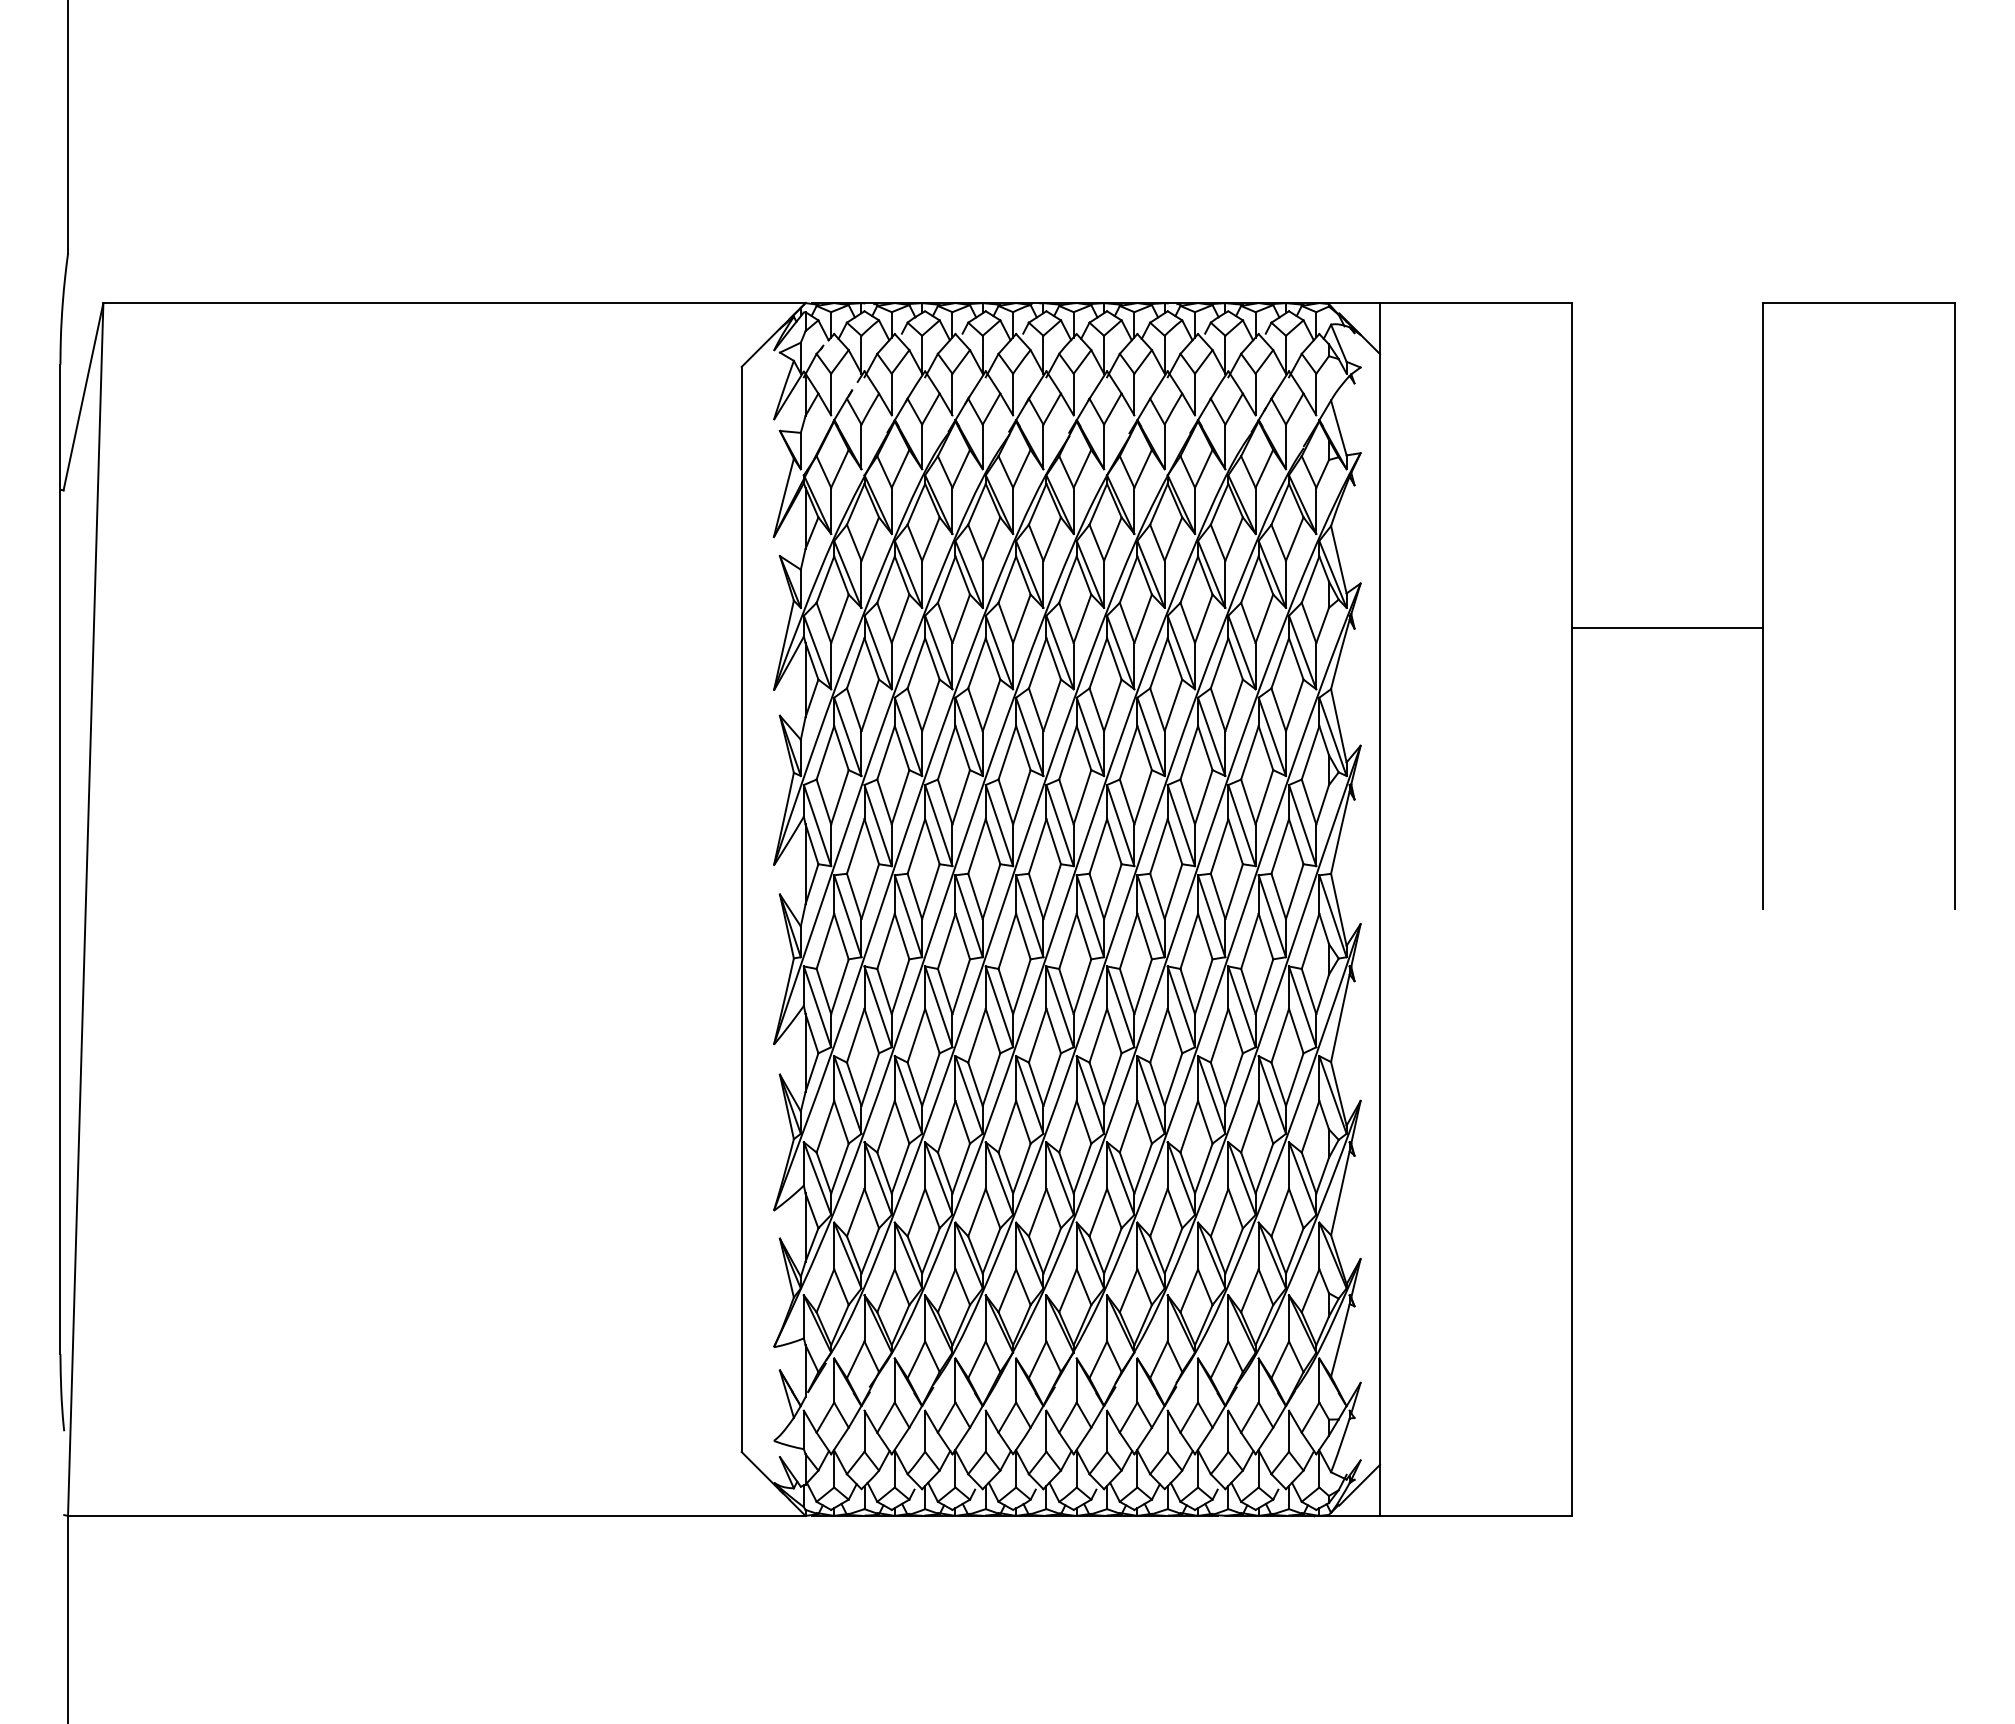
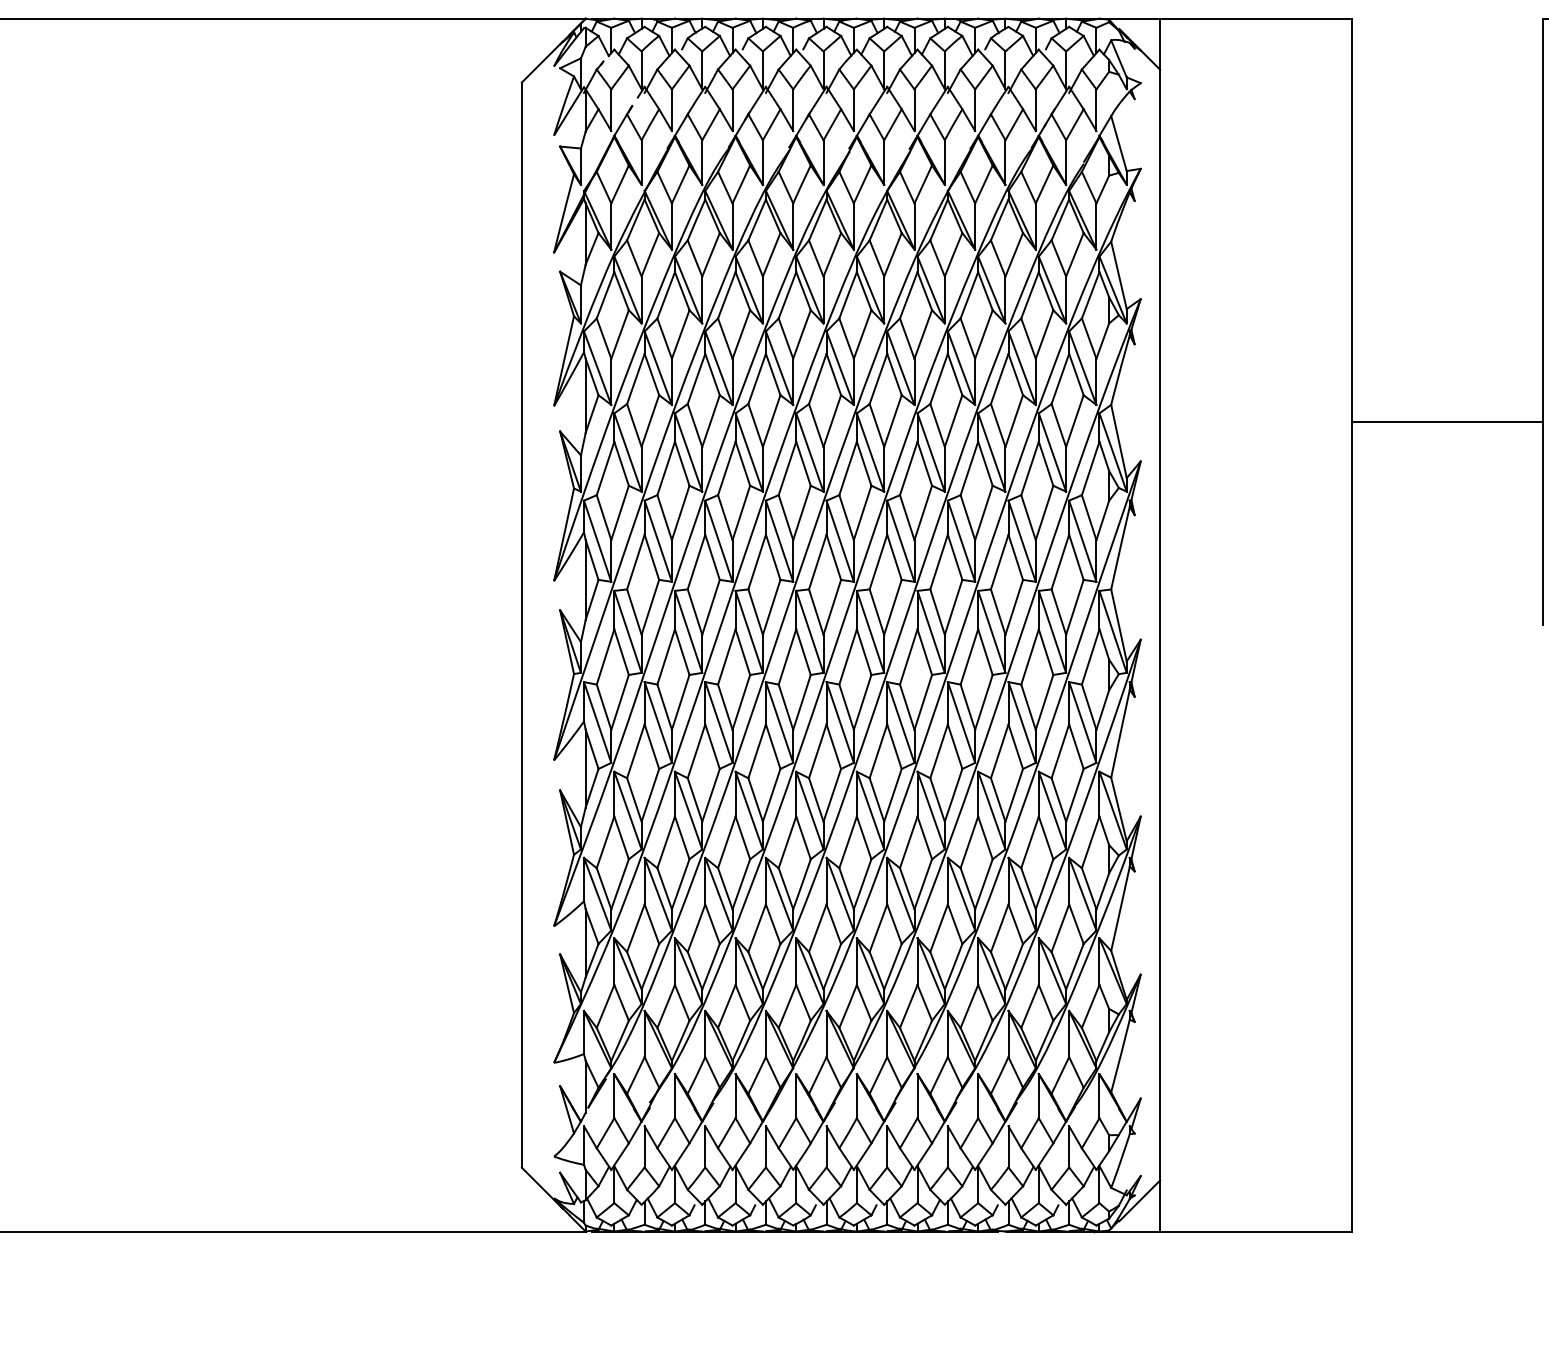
line: (1667, 627) -> (1447, 422), moved

